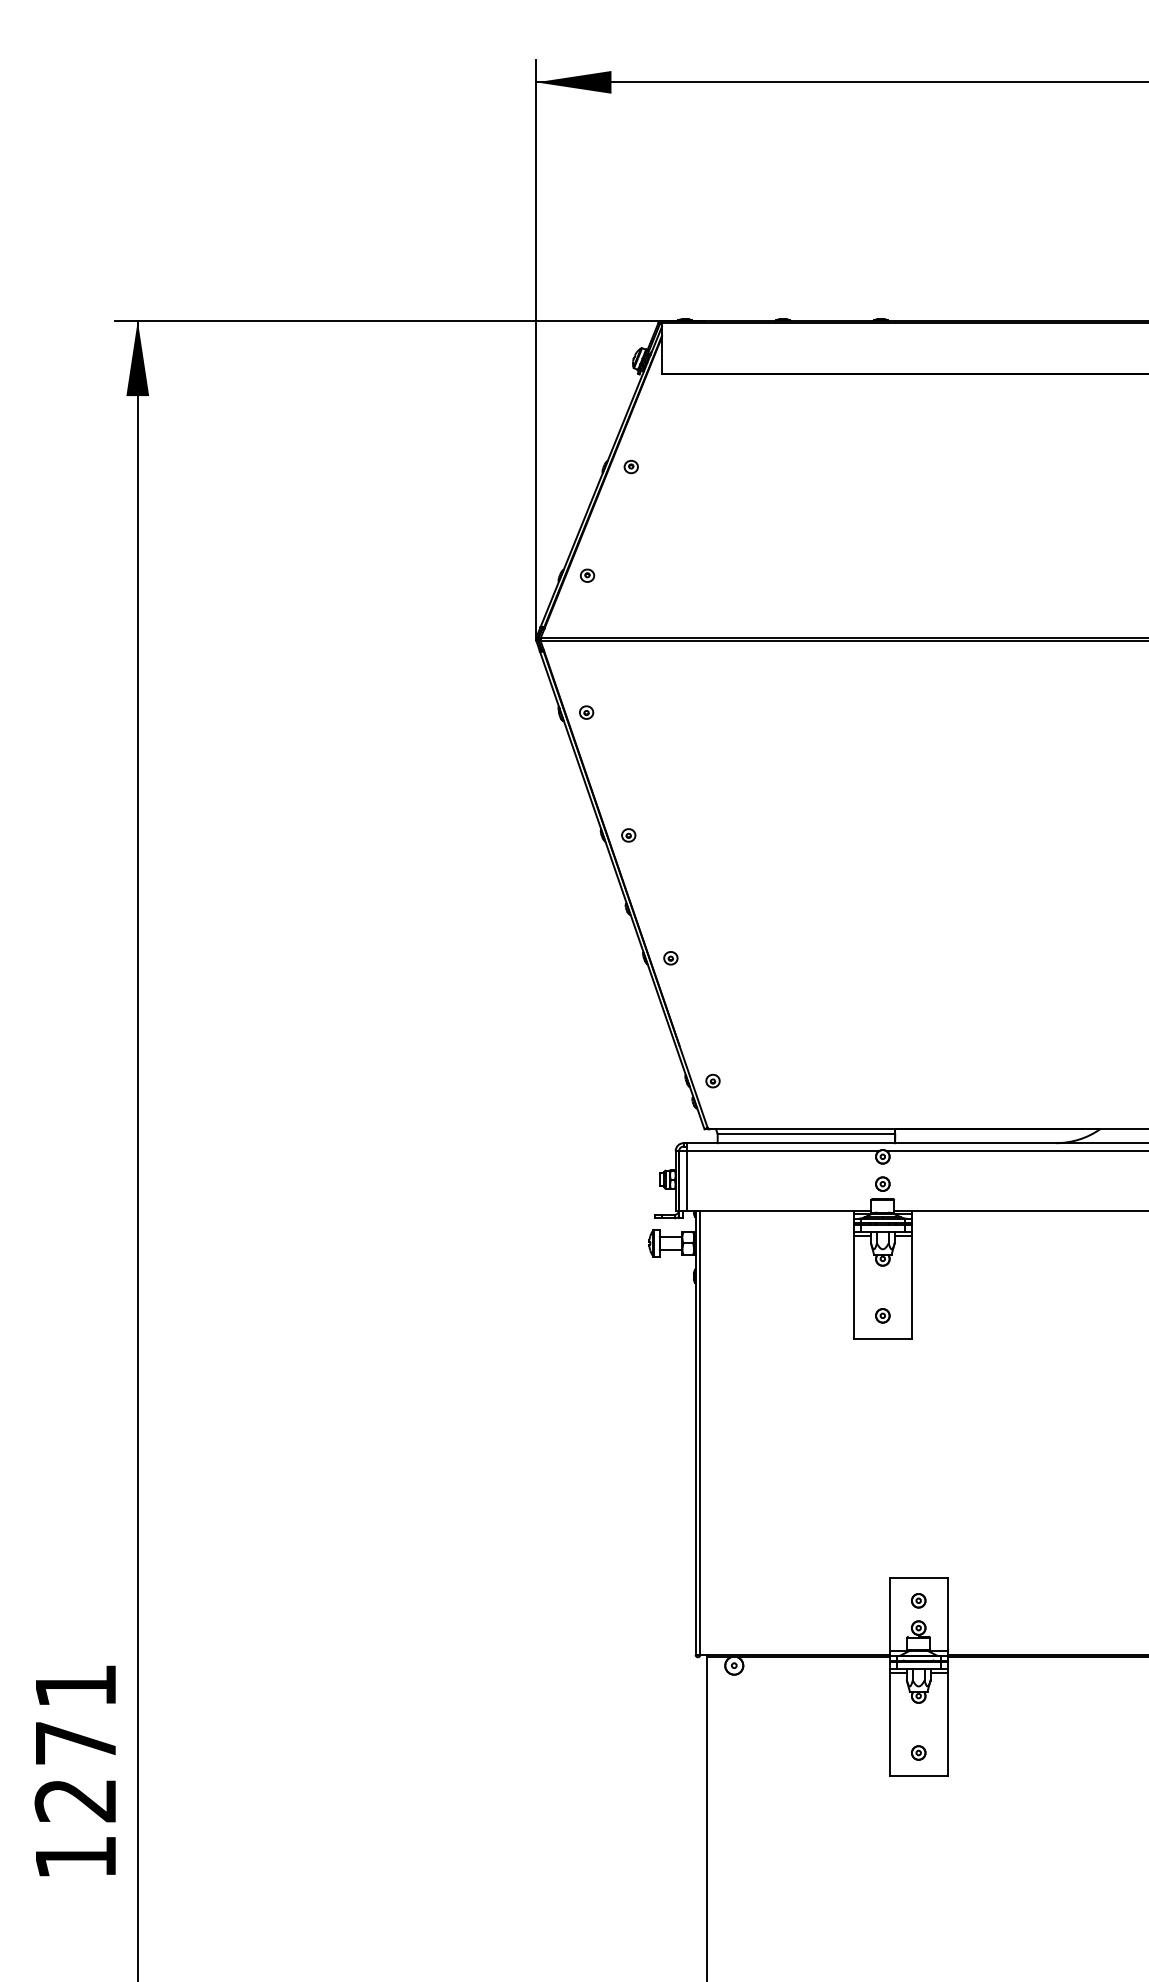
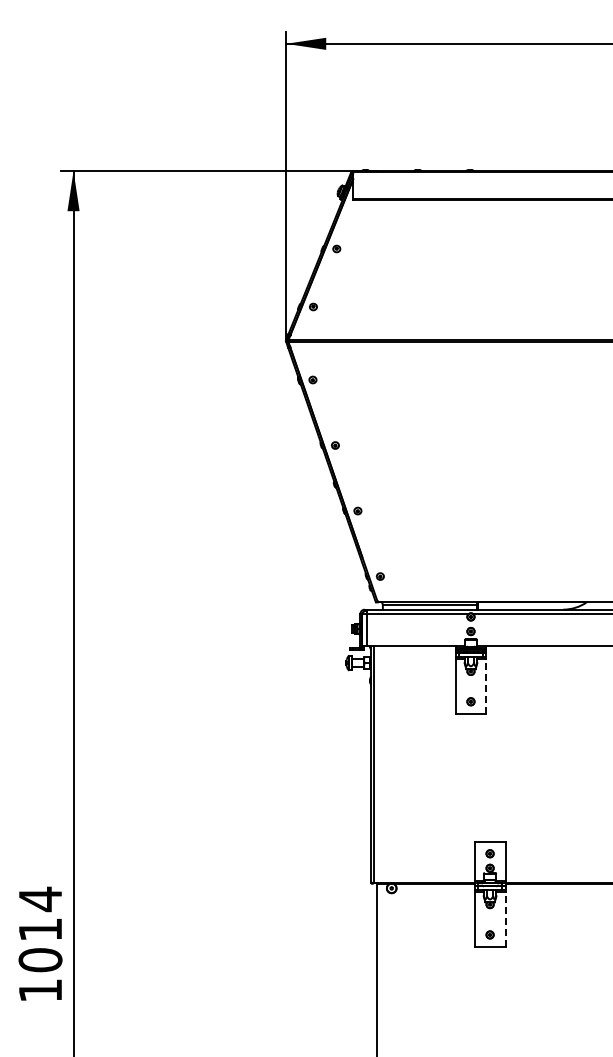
line: (911, 1287) -> (486, 686), solid -> dashed
line: (947, 1724) -> (505, 919), solid -> dashed
text: (75, 1742) -> (40, 929), 1271 -> 1014

